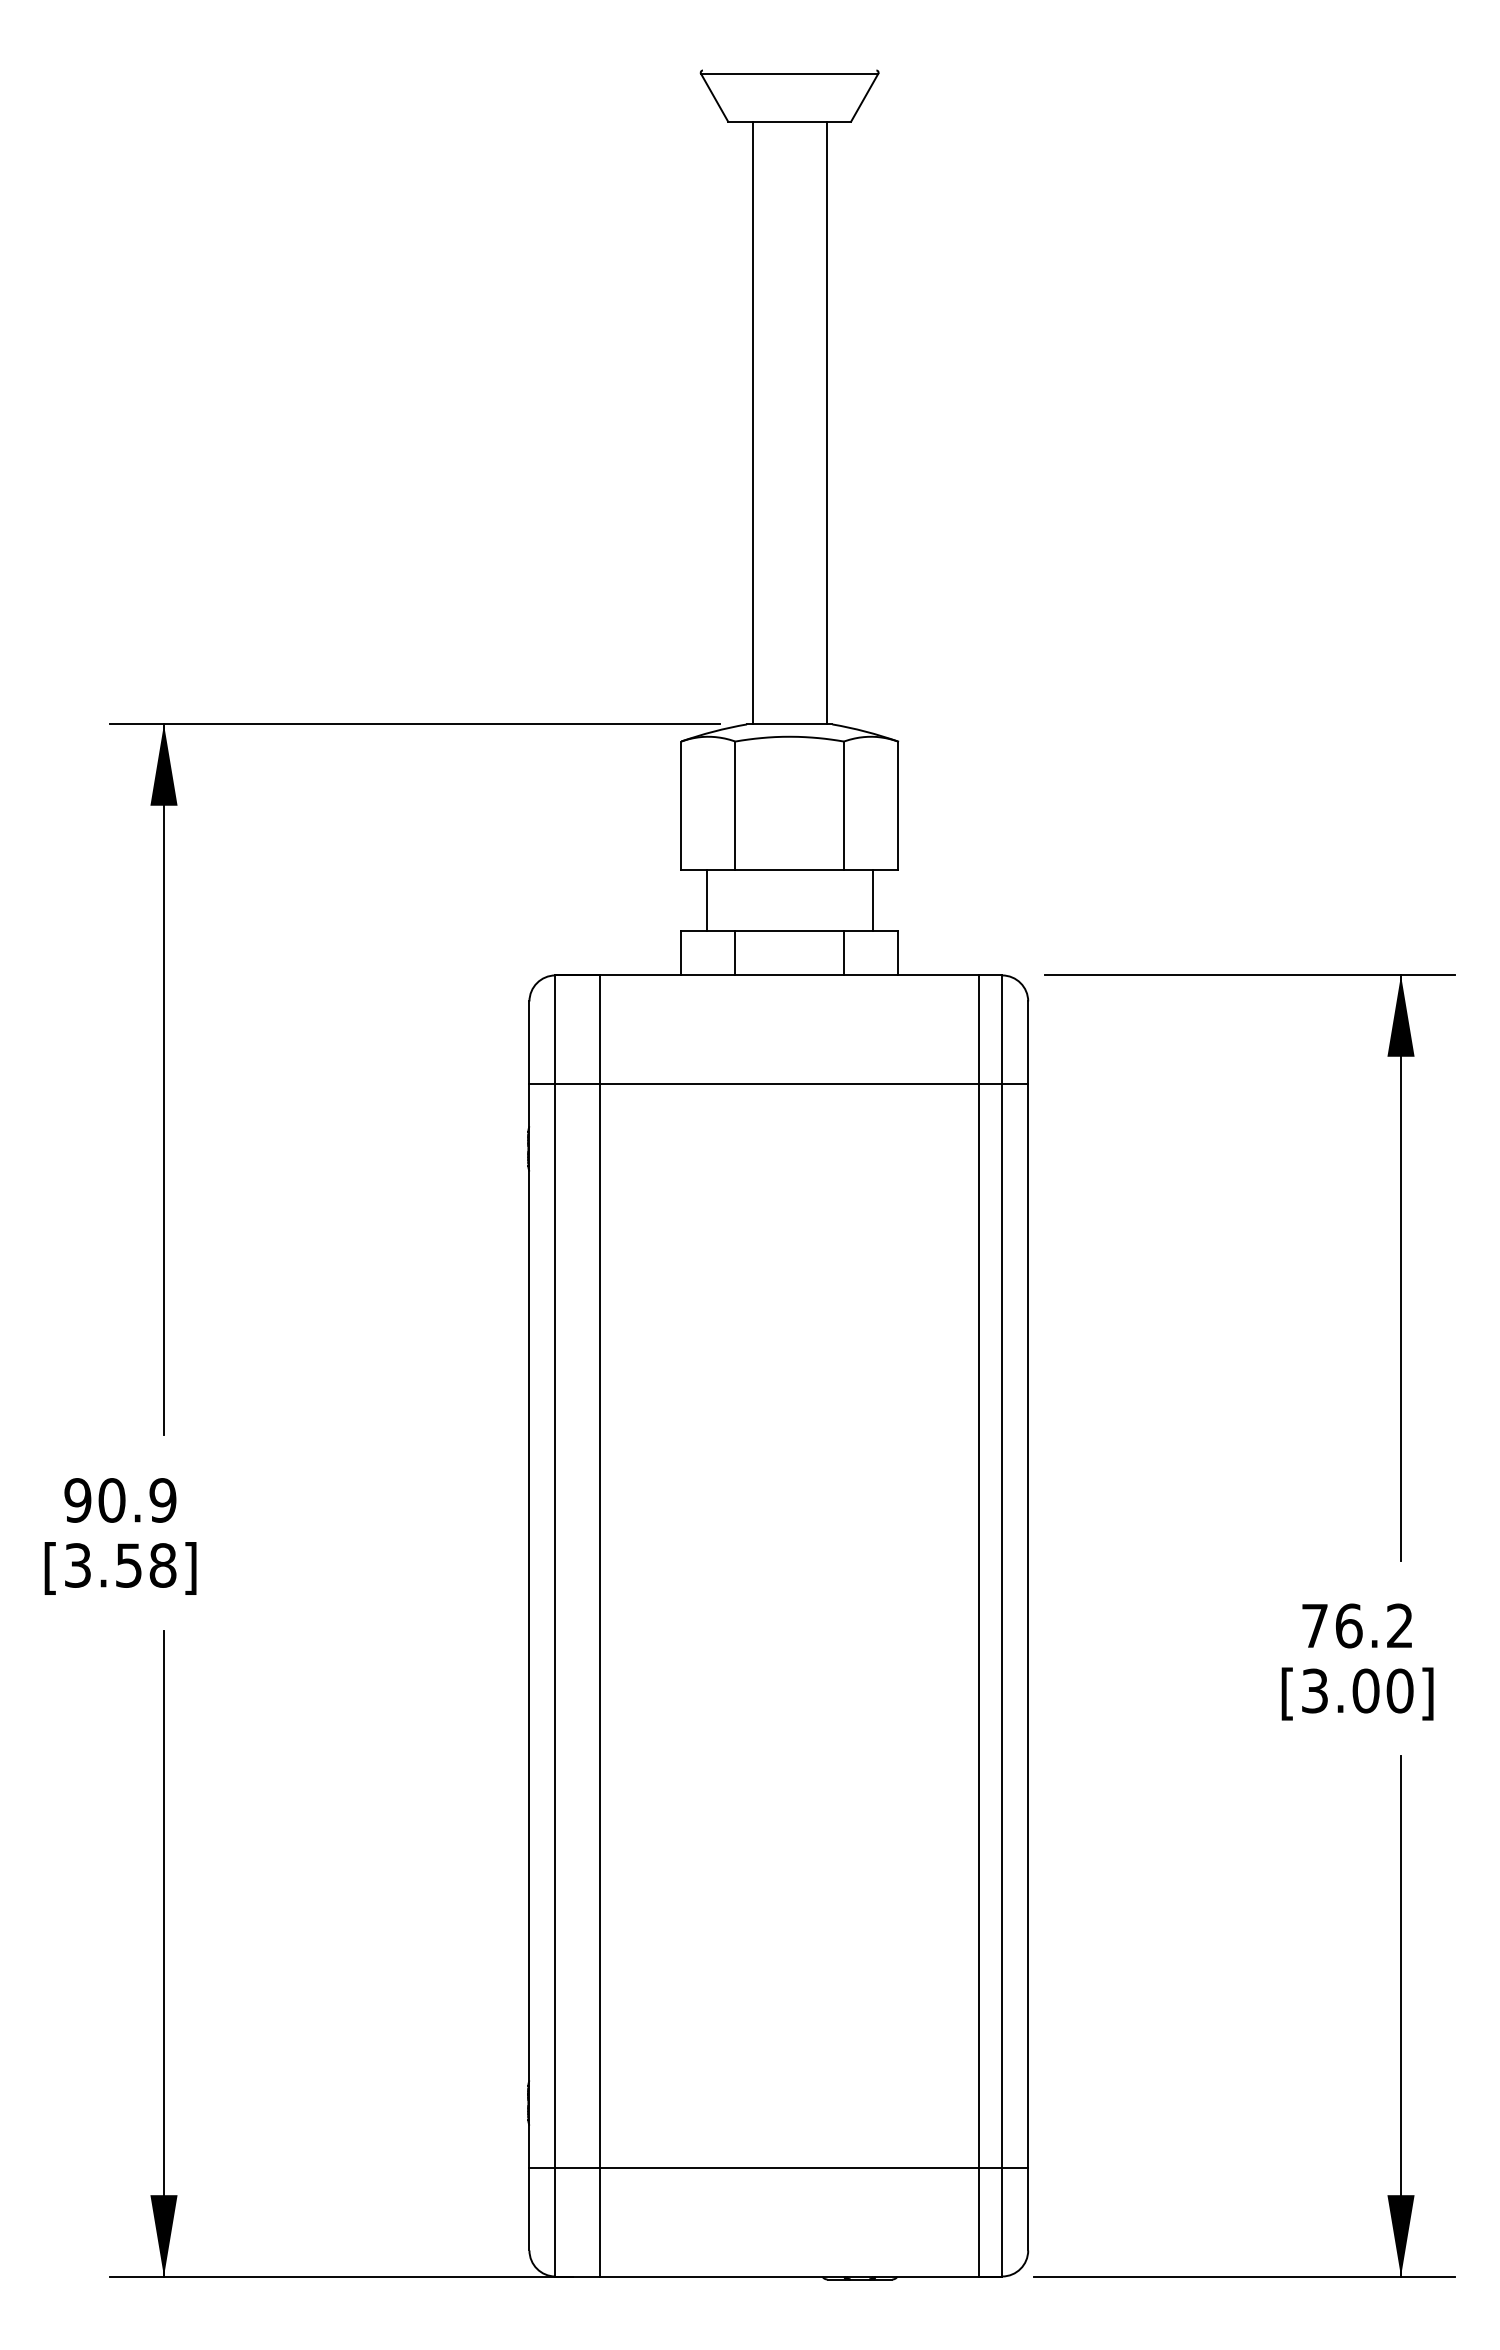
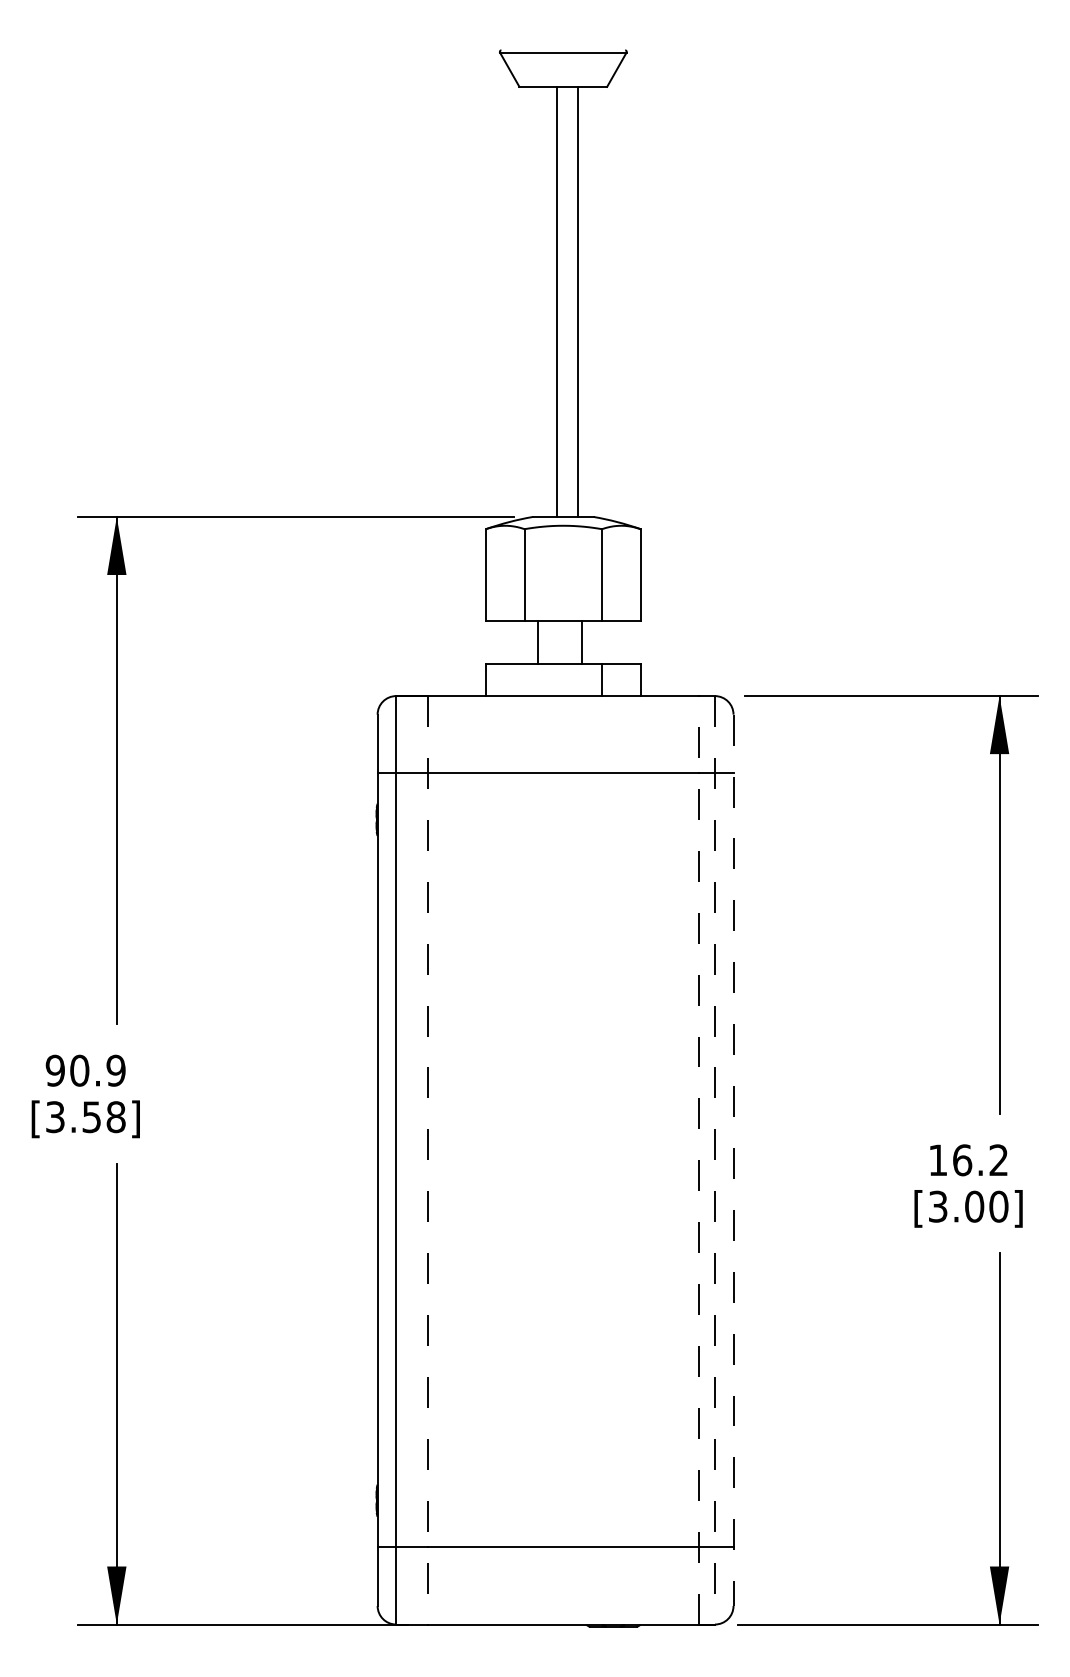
line: (752, 422) -> (577, 301), moved
line: (826, 422) -> (556, 301), moved
line: (706, 900) -> (537, 642), moved
line: (872, 900) -> (581, 642), moved
line: (735, 953) -> (524, 680), removed
line: (599, 1625) -> (427, 1159), solid -> dashed
line: (979, 1625) -> (698, 1159), solid -> dashed
line: (1002, 1625) -> (715, 1159), solid -> dashed
line: (1028, 1625) -> (733, 1159), solid -> dashed
text: (1314, 1625) -> (937, 1159), 76.2 -> 16.2

